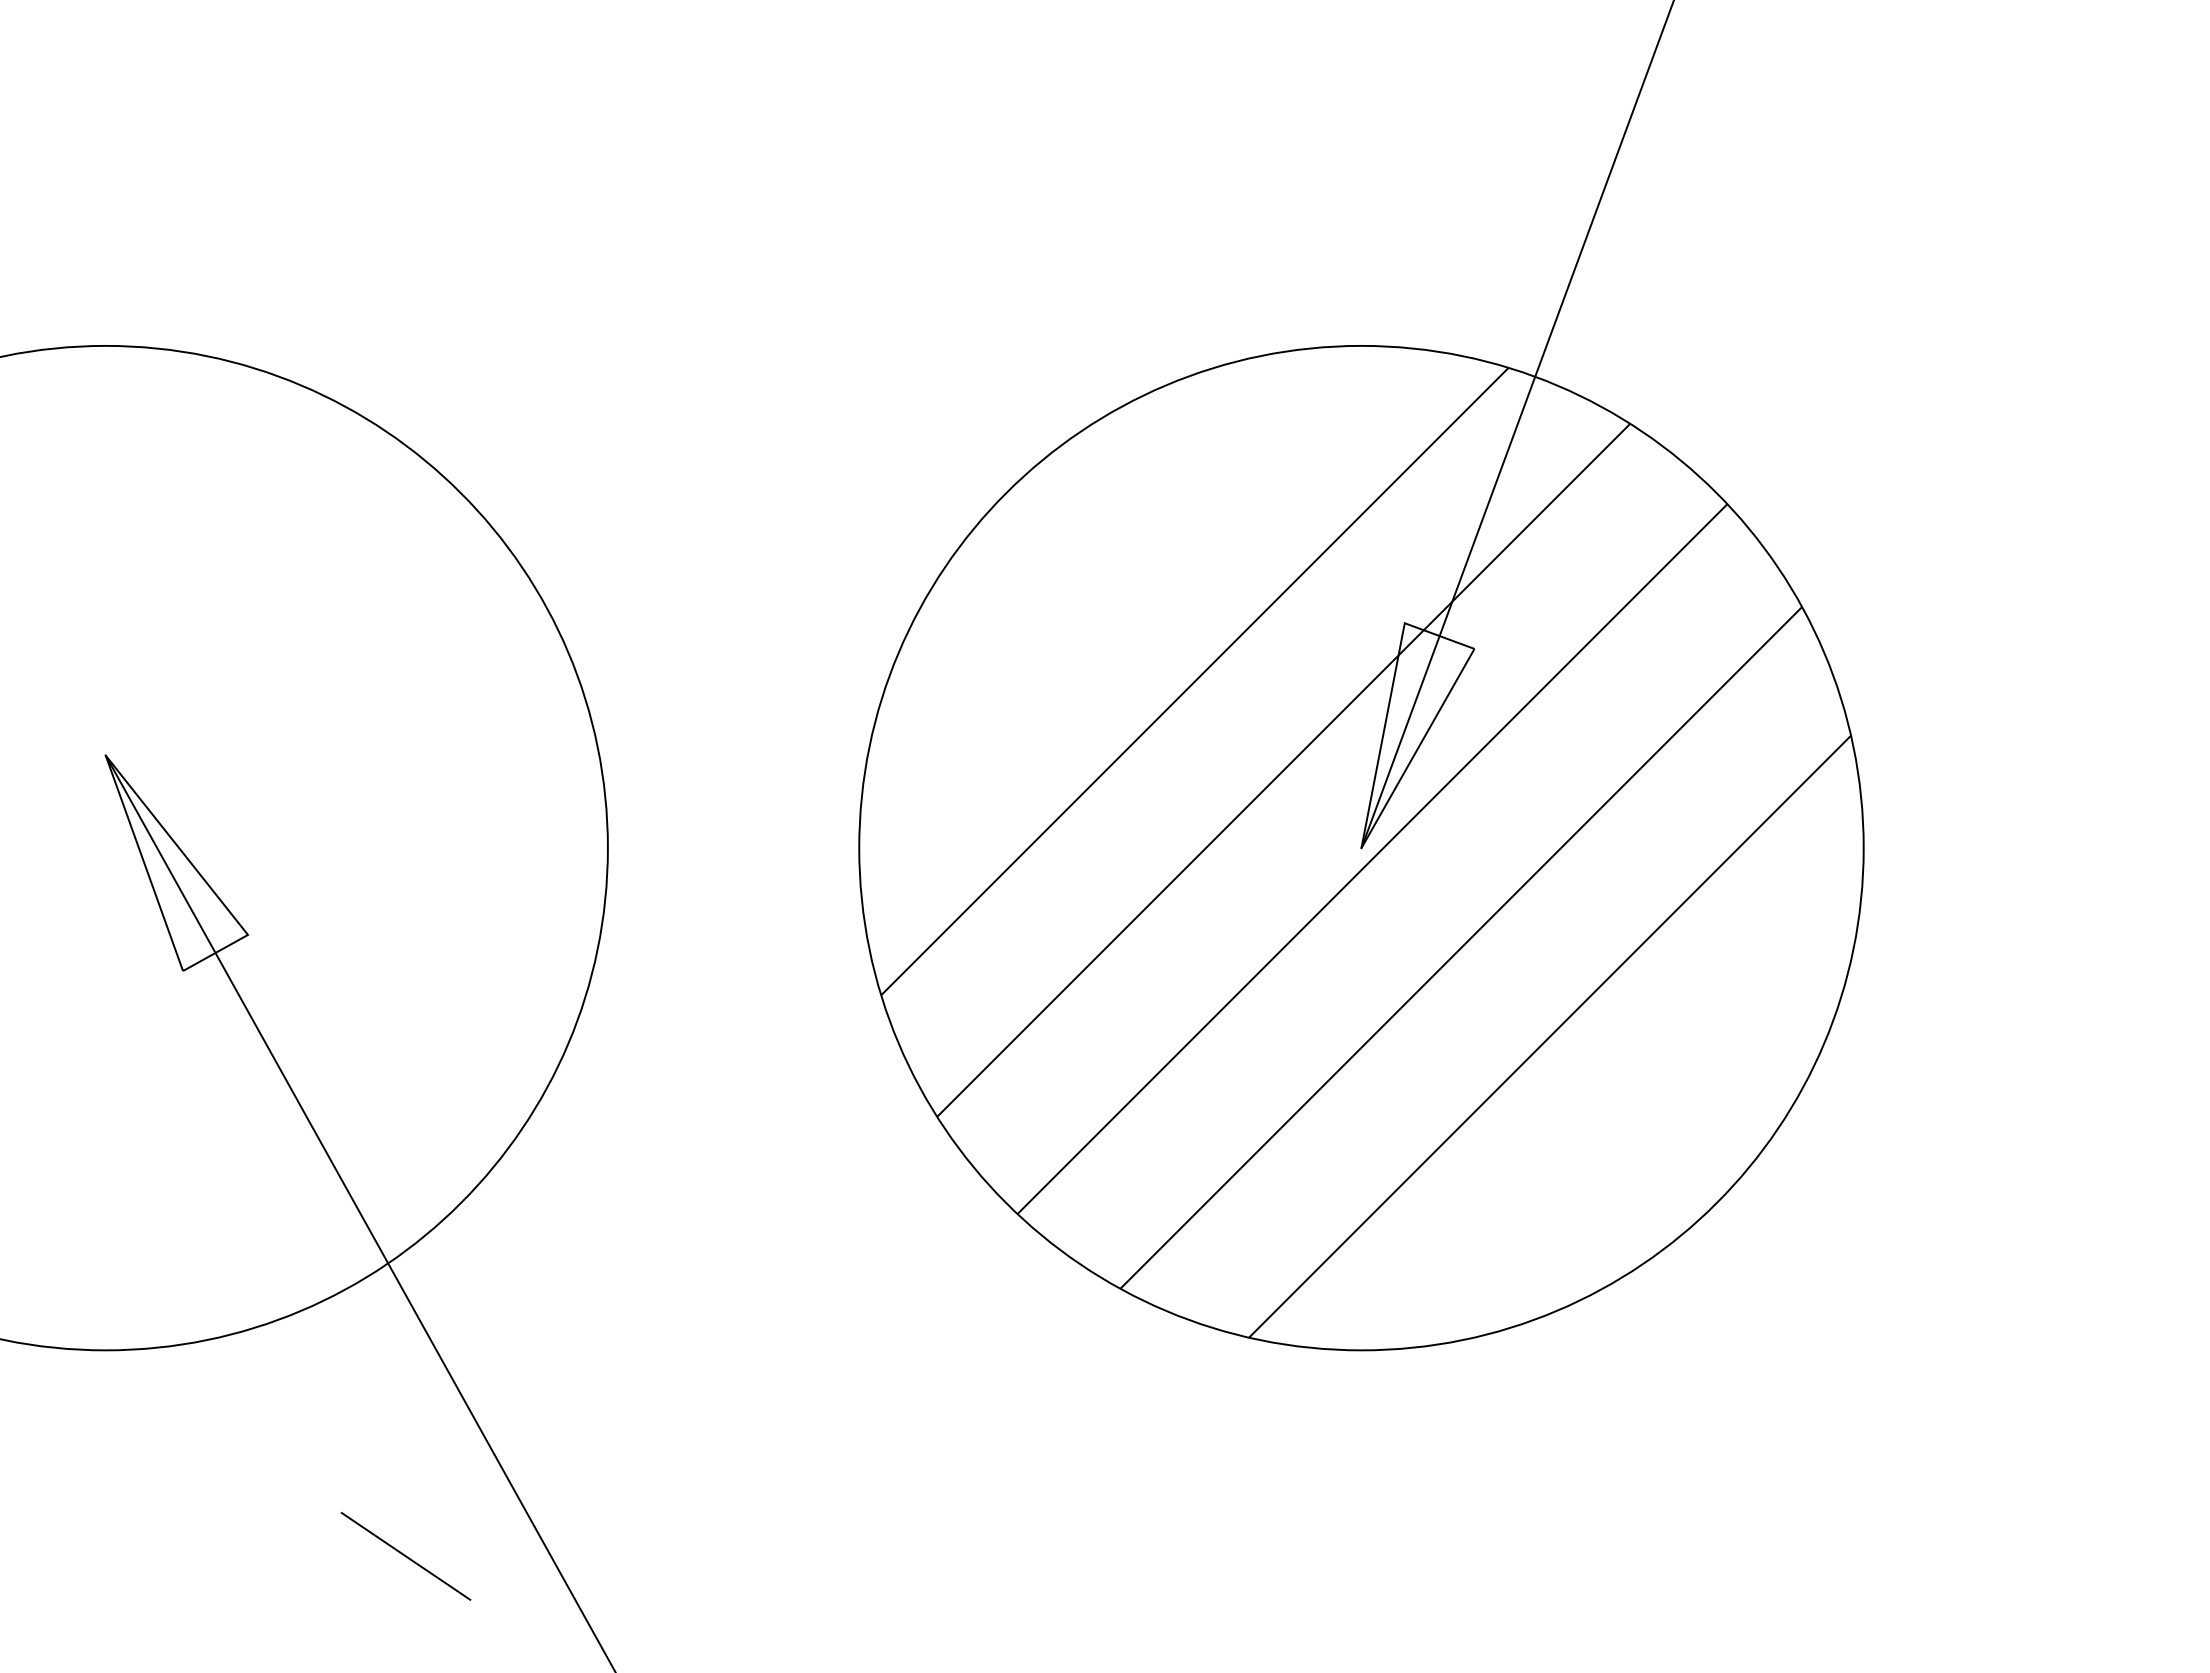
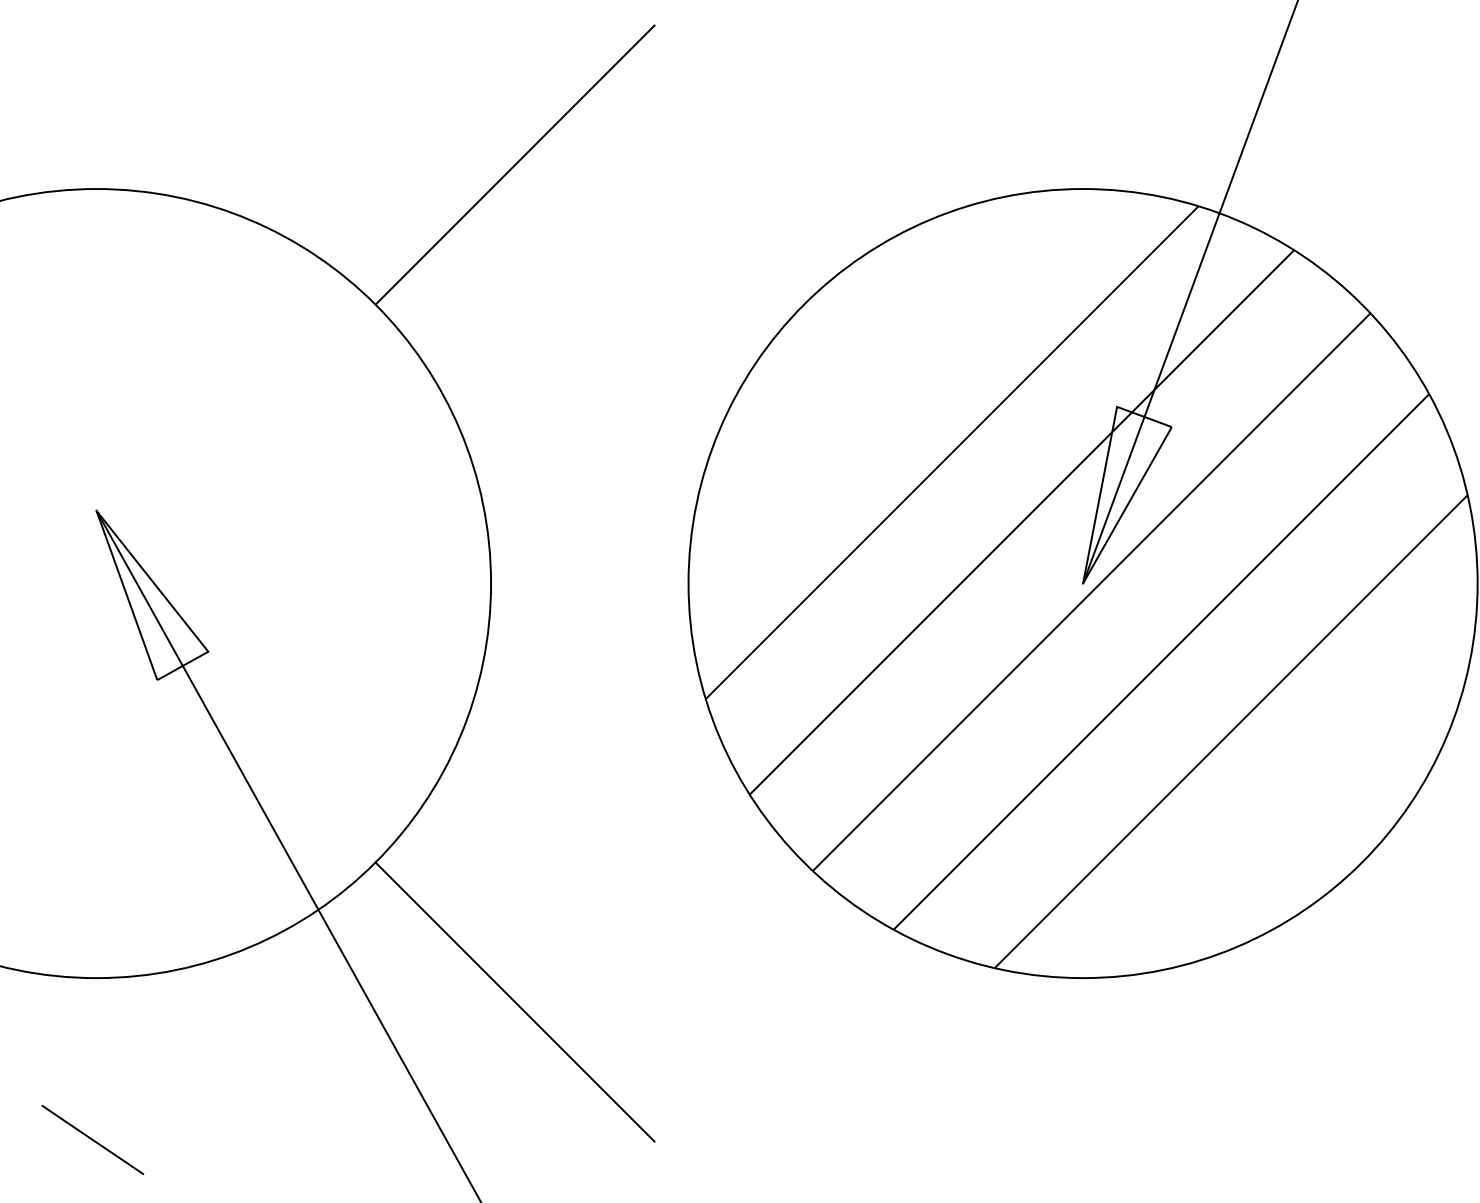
line: (637, 315) -> (514, 165), added
line: (637, 1380) -> (514, 1001), added
line: (405, 1555) -> (92, 1139), moved

